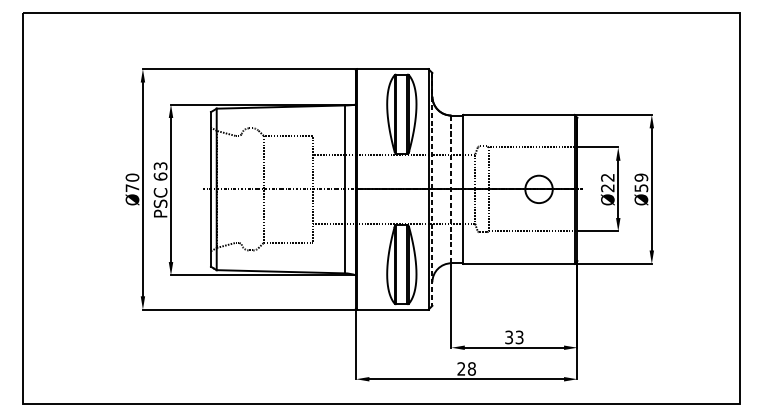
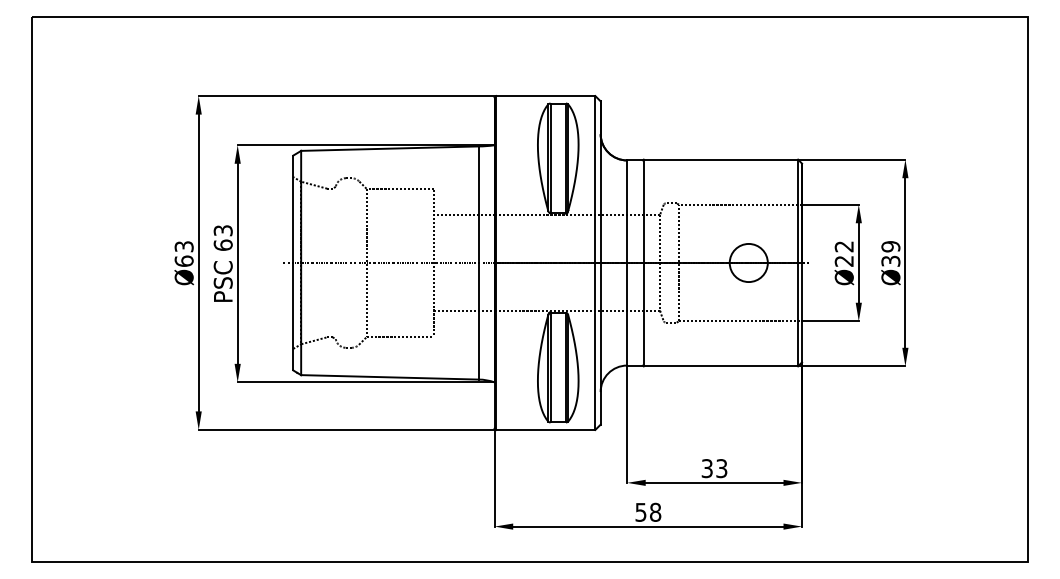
text: (131, 182) -> (183, 253), Ø70 -> Ø63
text: (641, 187) -> (890, 260), Ø59 -> Ø39
line: (432, 189) -> (600, 263), dashed -> solid
line: (451, 189) -> (627, 263), dashed -> solid
text: (461, 368) -> (640, 511), 28 -> 58

